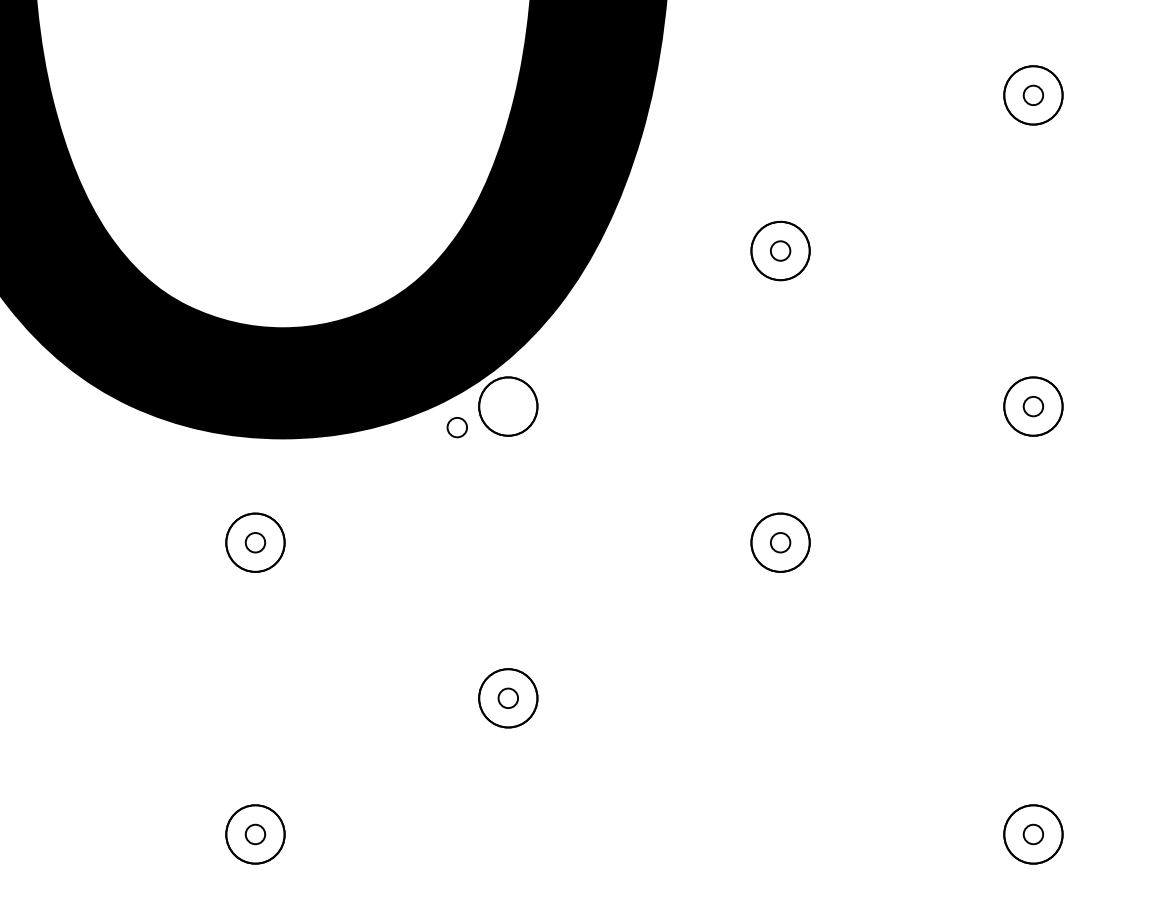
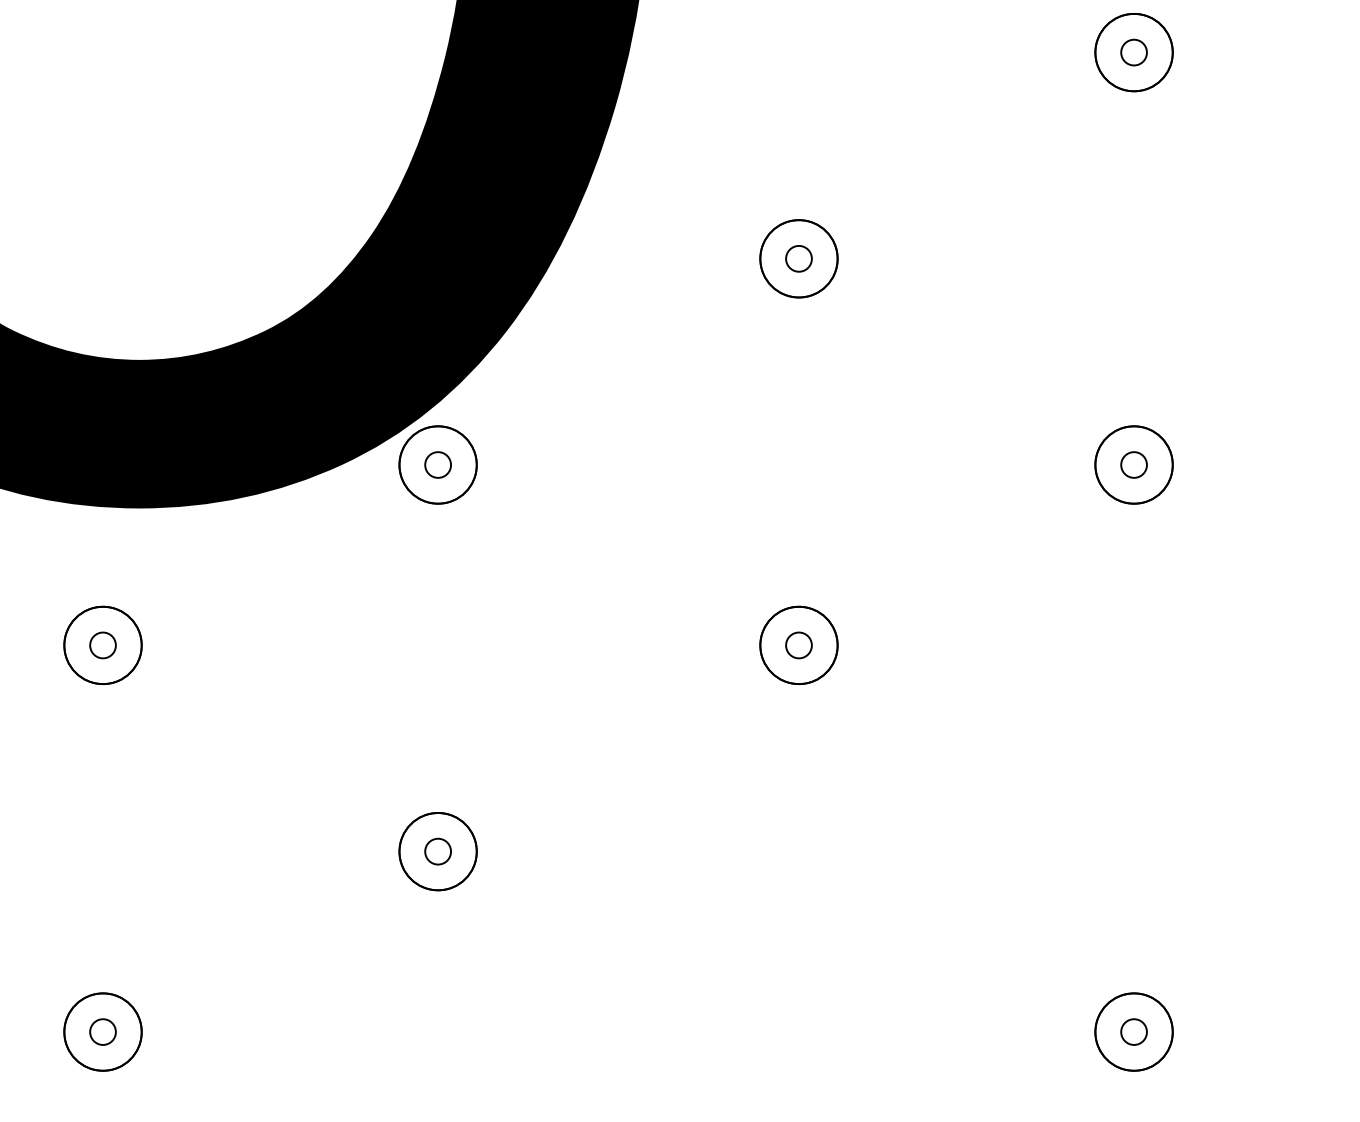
part: (456, 427) -> (437, 464), moved

